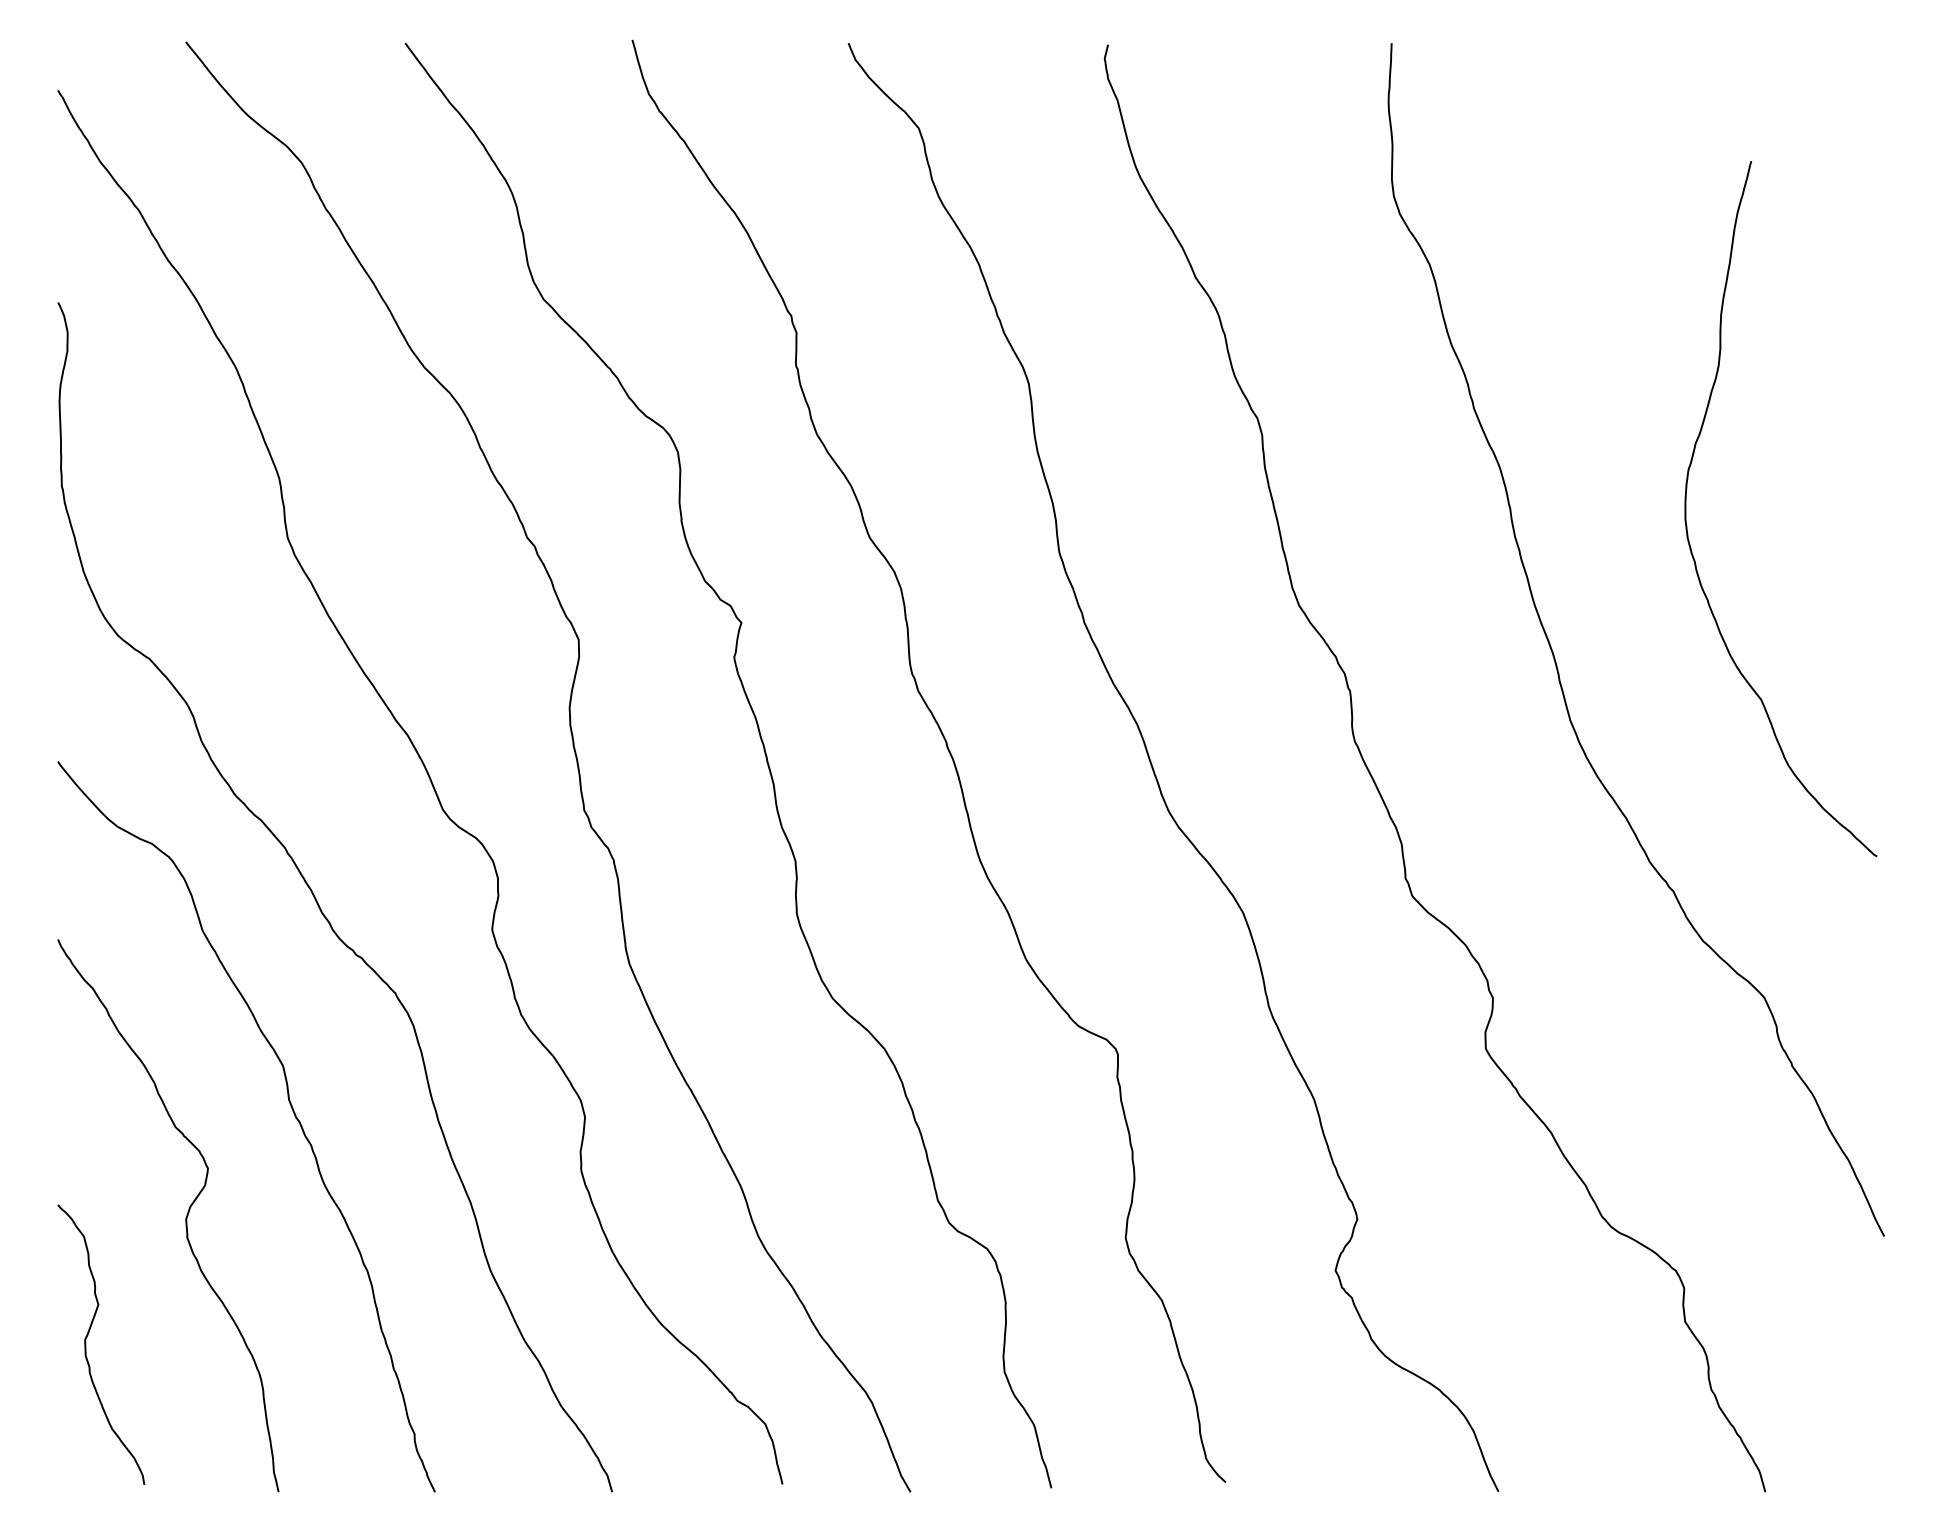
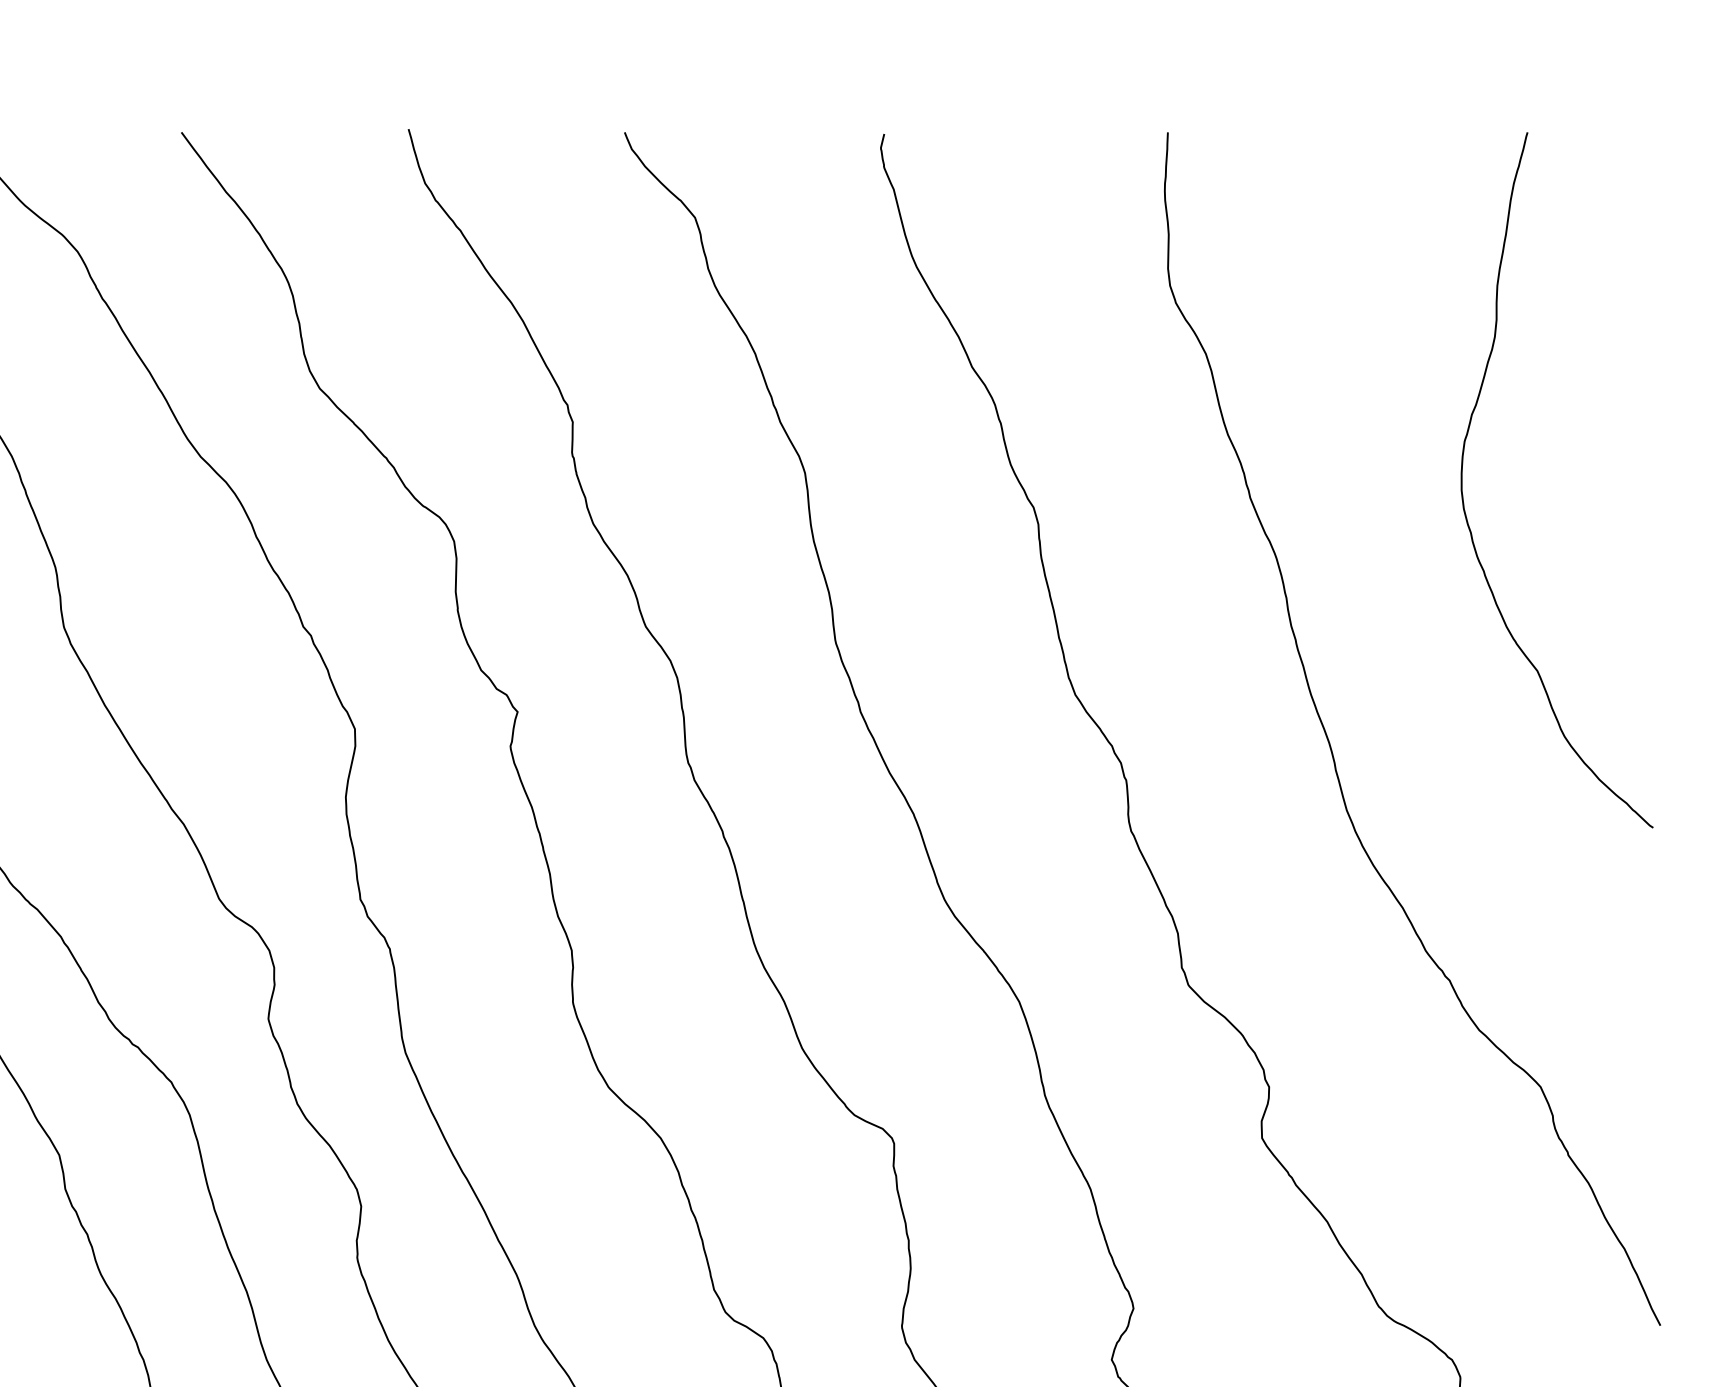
curve: (1686, 509) -> (1462, 480), moved

